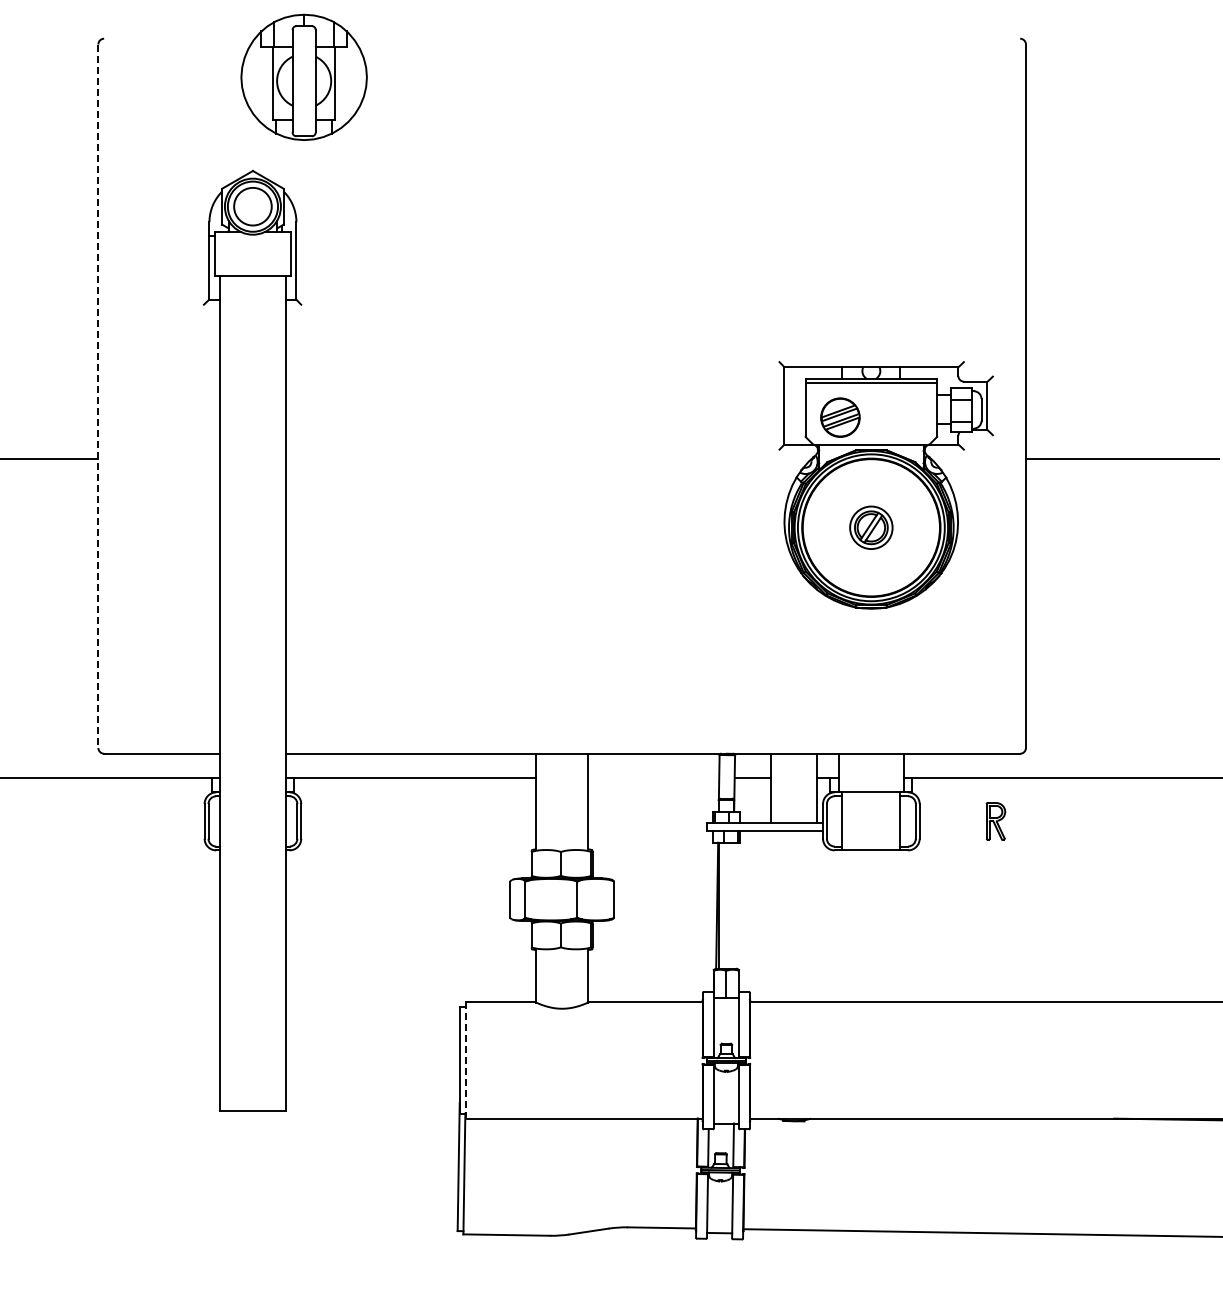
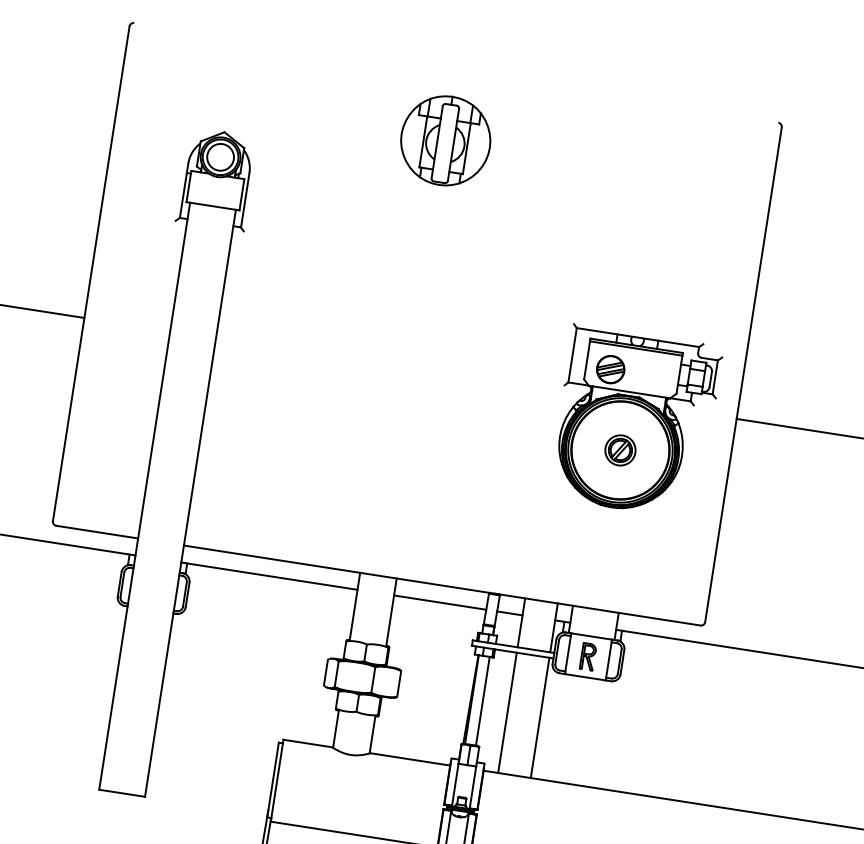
part: (303, 76) -> (445, 140), moved
line: (98, 396) -> (91, 273), dashed -> solid
line: (653, 777) -> (440, 602), added
part: (995, 821) -> (587, 656), moved
line: (734, 905) -> (483, 701), added
line: (770, 916) -> (507, 712), added
line: (817, 916) -> (540, 717), added
line: (465, 1059) -> (277, 780), dashed -> solid

